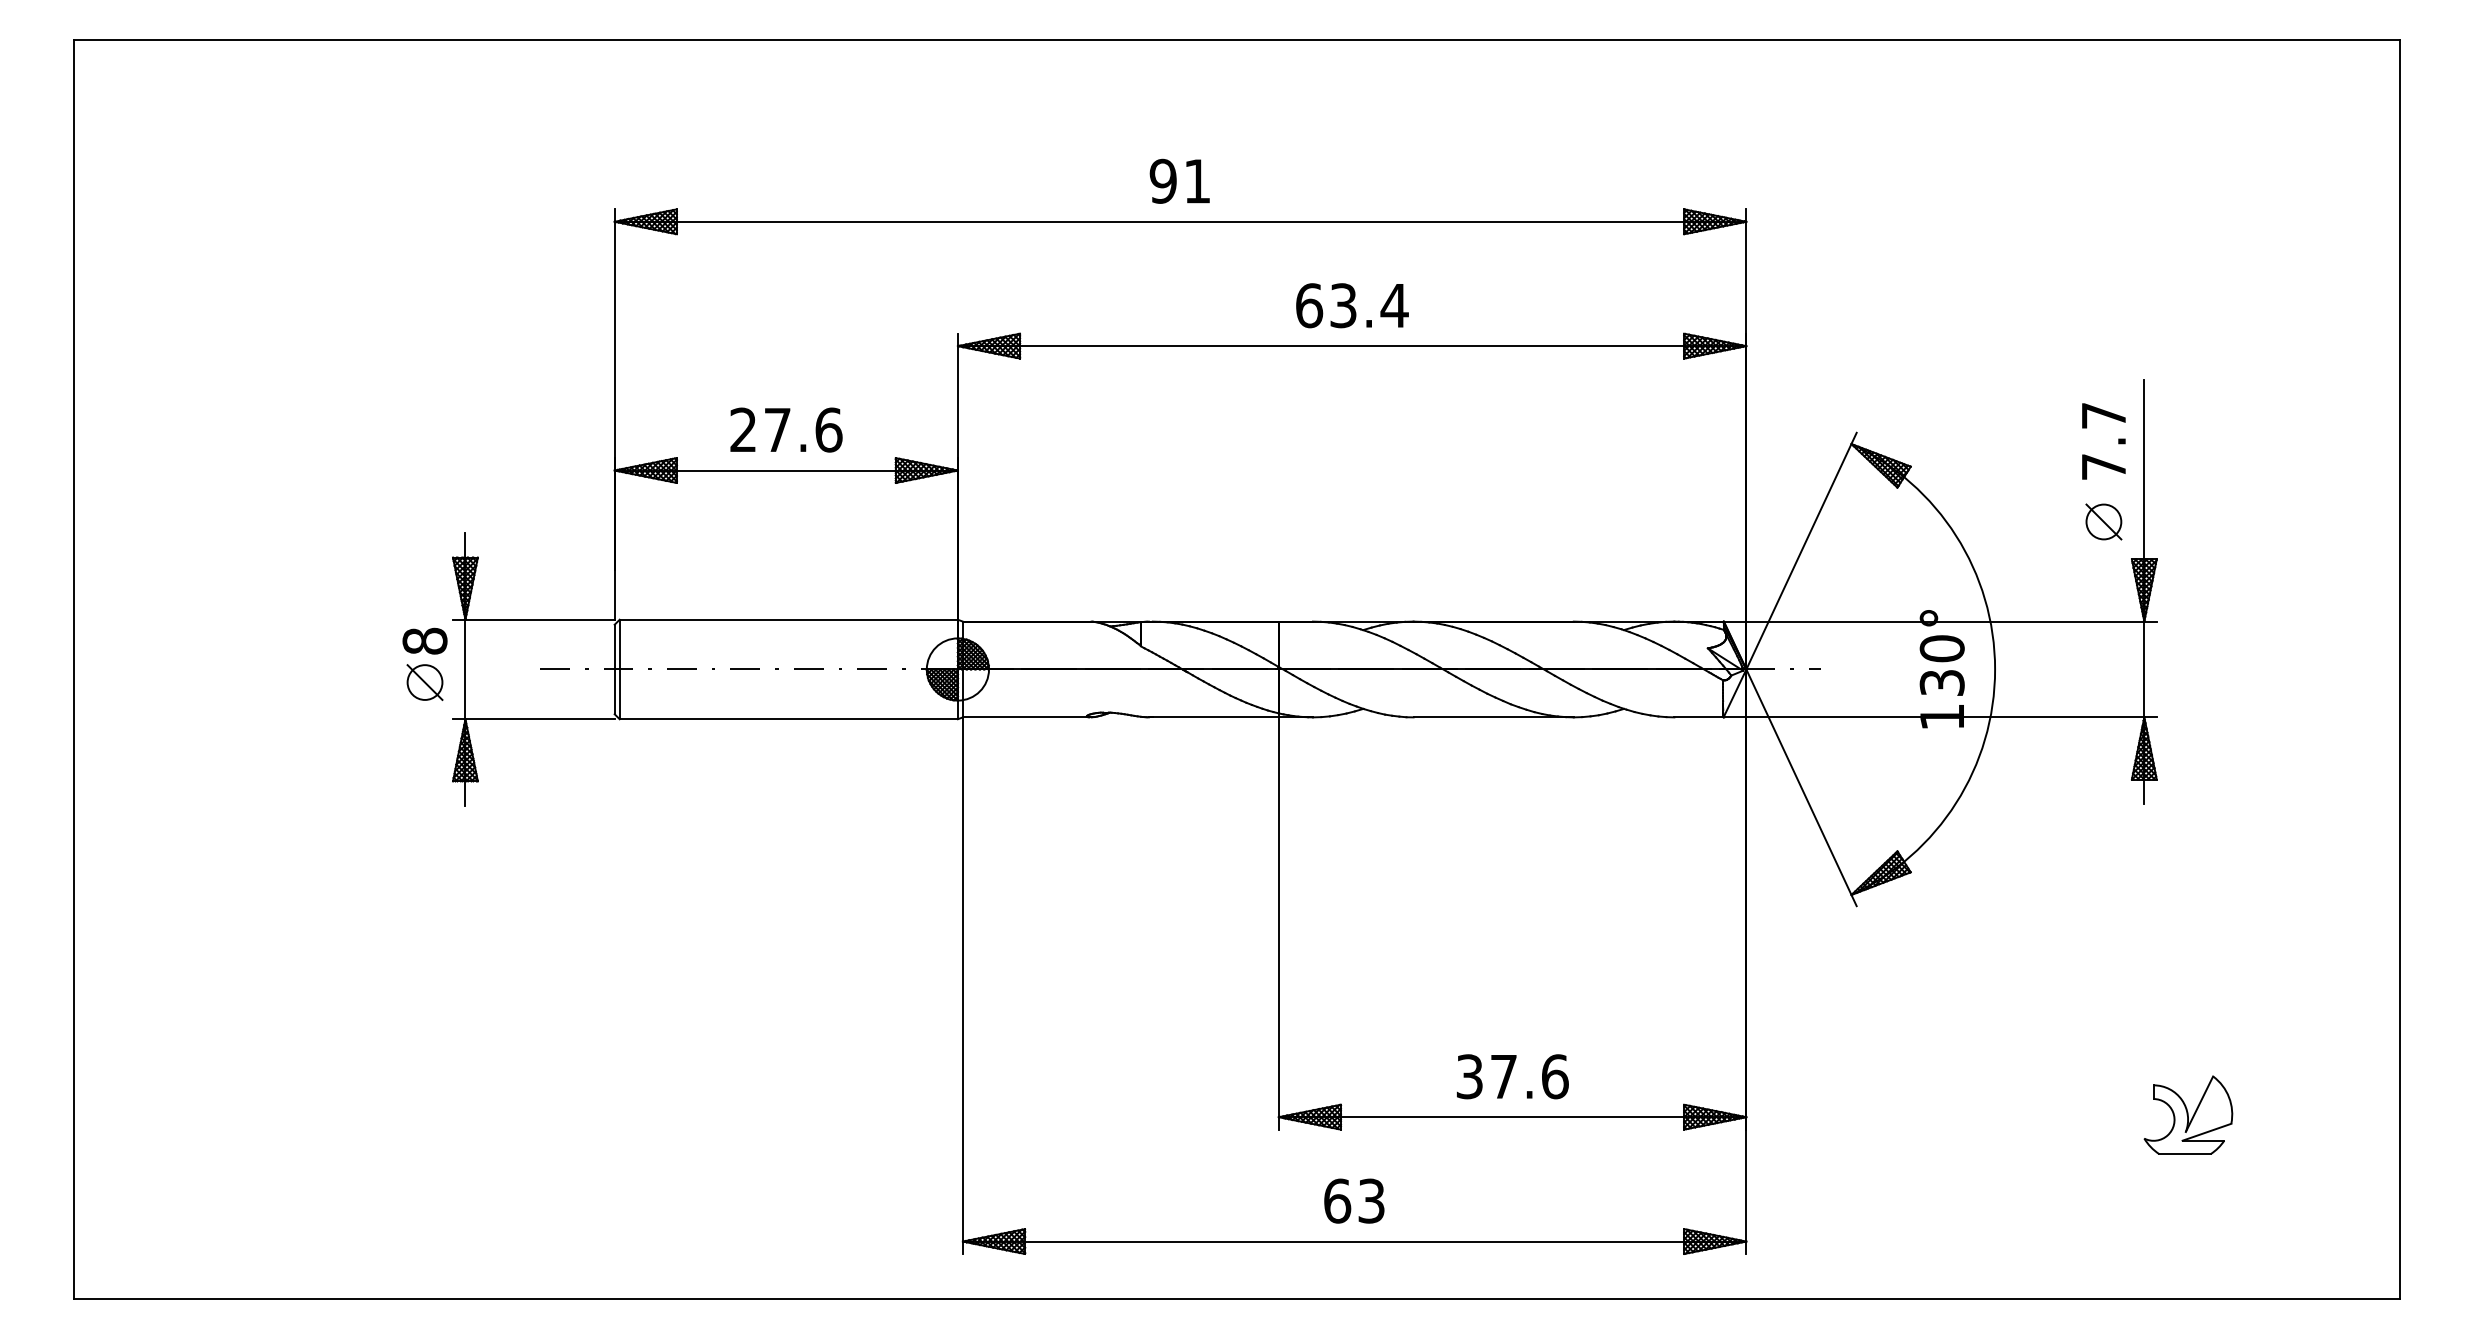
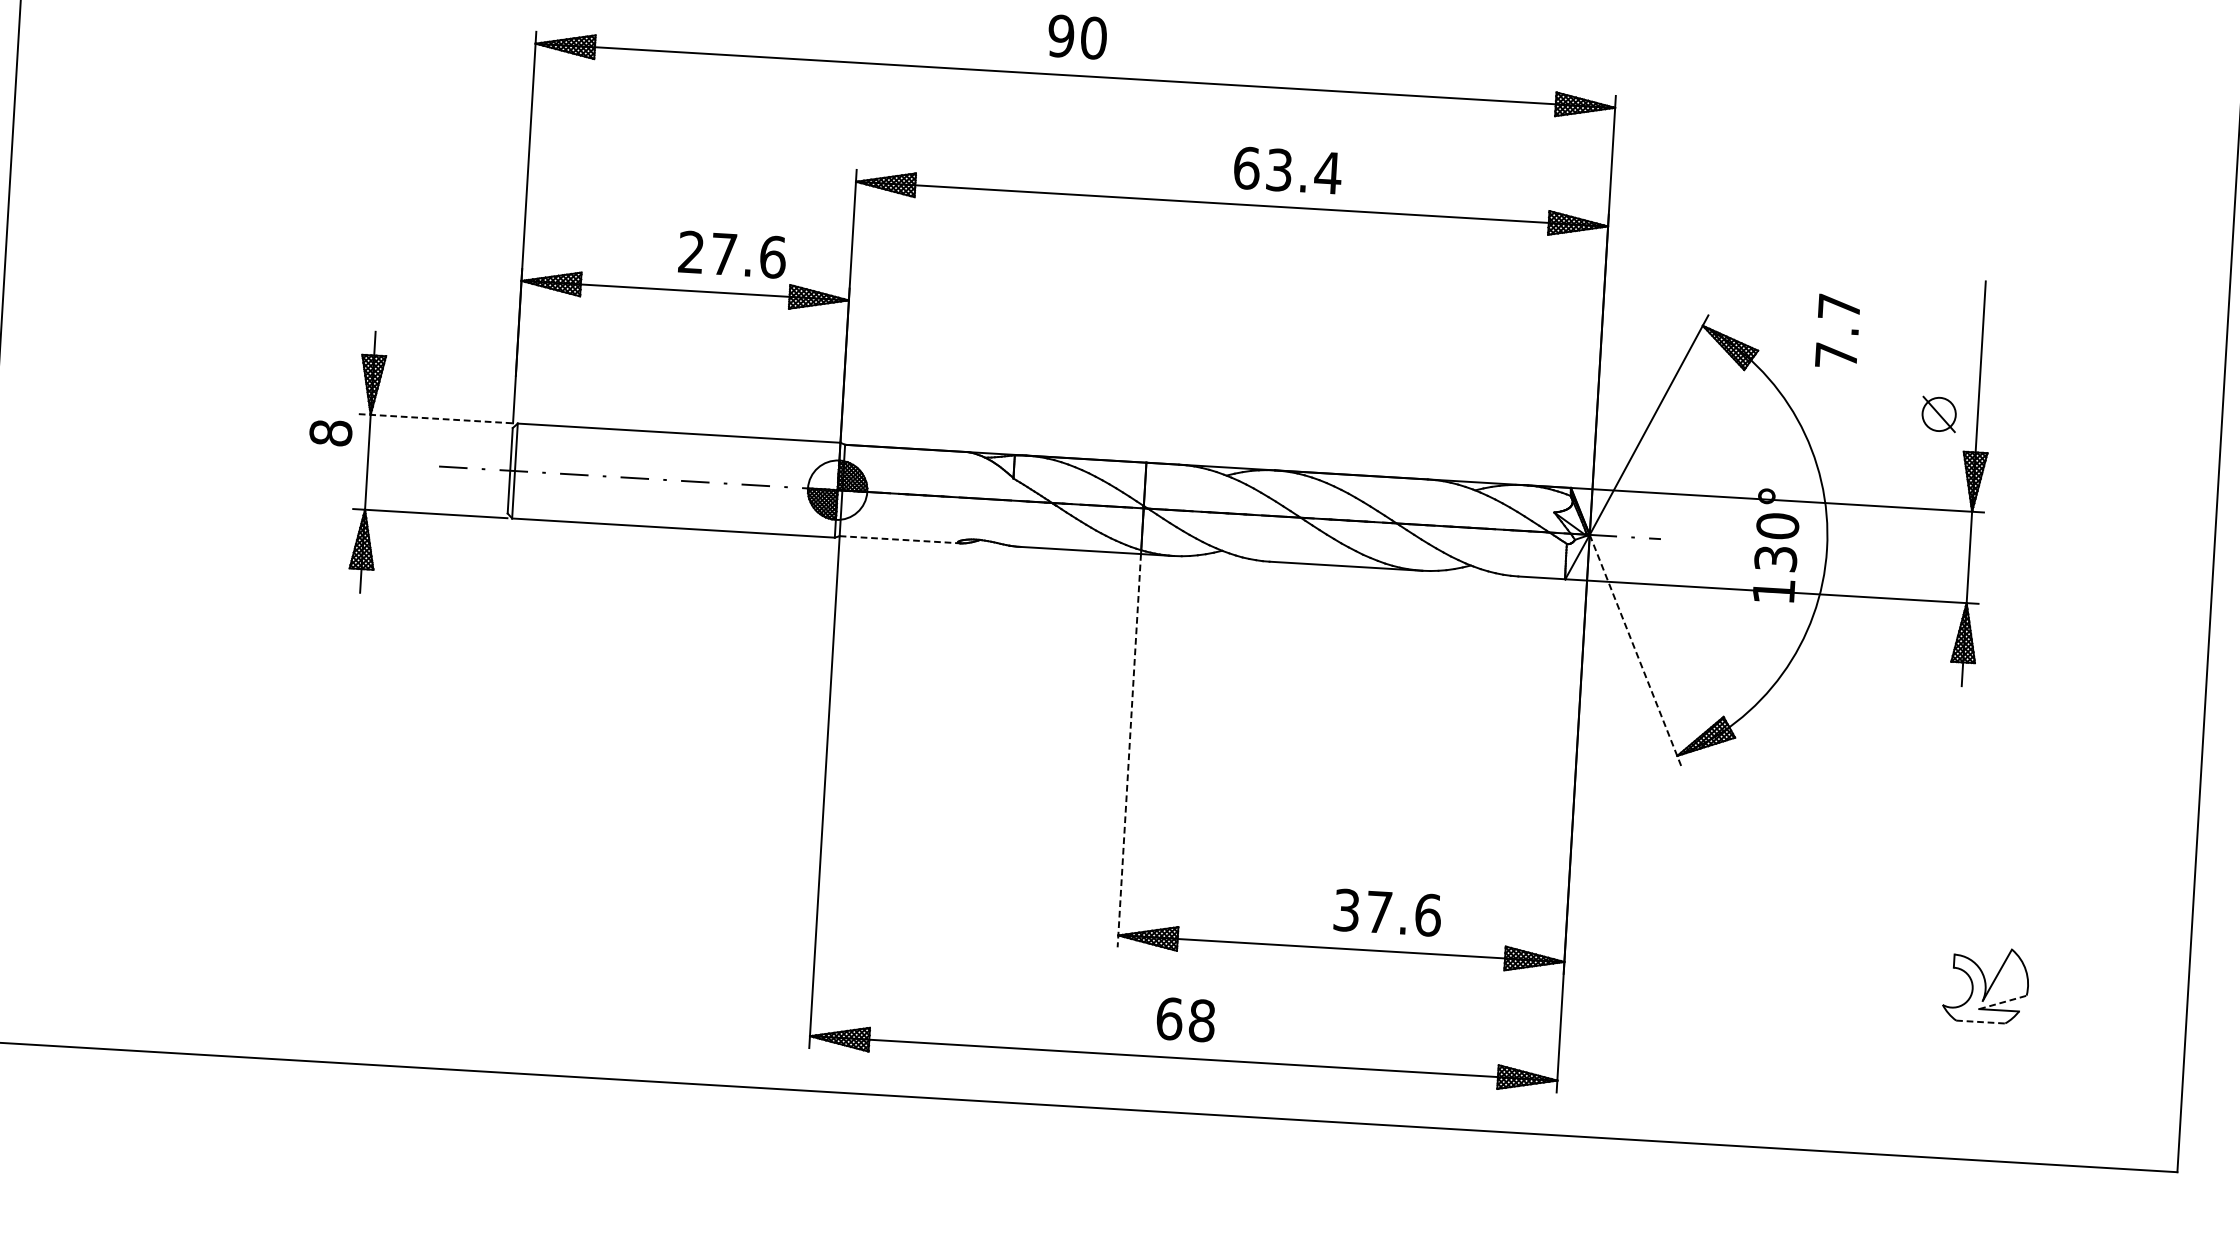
text: (1197, 180) -> (1093, 37), 91 -> 90
text: (1352, 305) -> (1287, 170), moved
text: (786, 429) -> (732, 254), moved
text: (2103, 441) -> (1837, 331), moved
line: (533, 619) -> (435, 418), solid -> dashed
part: (424, 682) -> (328, 472), removed
line: (1026, 717) -> (900, 539), solid -> dashed
line: (1801, 787) -> (1635, 650), solid -> dashed
line: (1278, 924) -> (1129, 751), solid -> dashed
text: (1512, 1076) -> (1387, 912), moved
line: (2207, 1132) -> (2003, 1002), solid -> dashed
line: (2185, 1154) -> (1981, 1022), solid -> dashed
text: (1371, 1200) -> (1202, 1020), 63 -> 68

